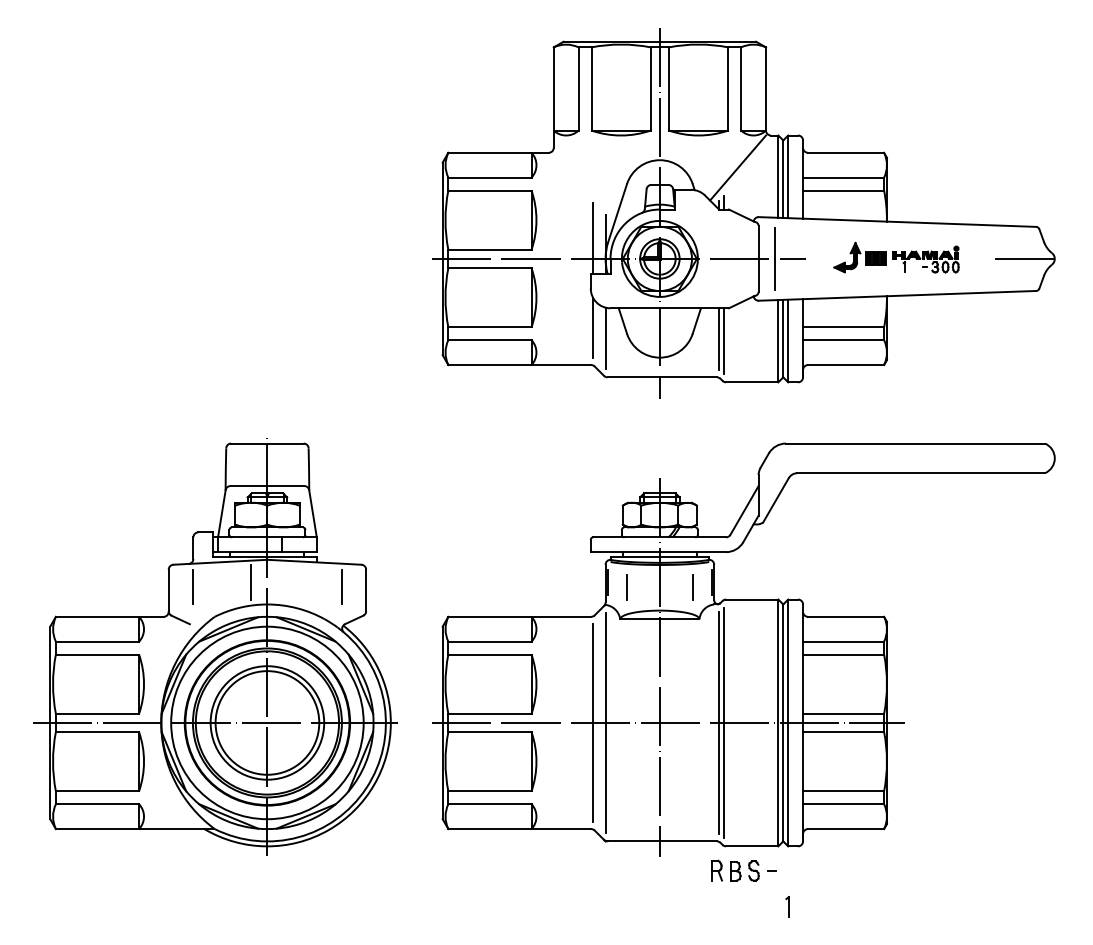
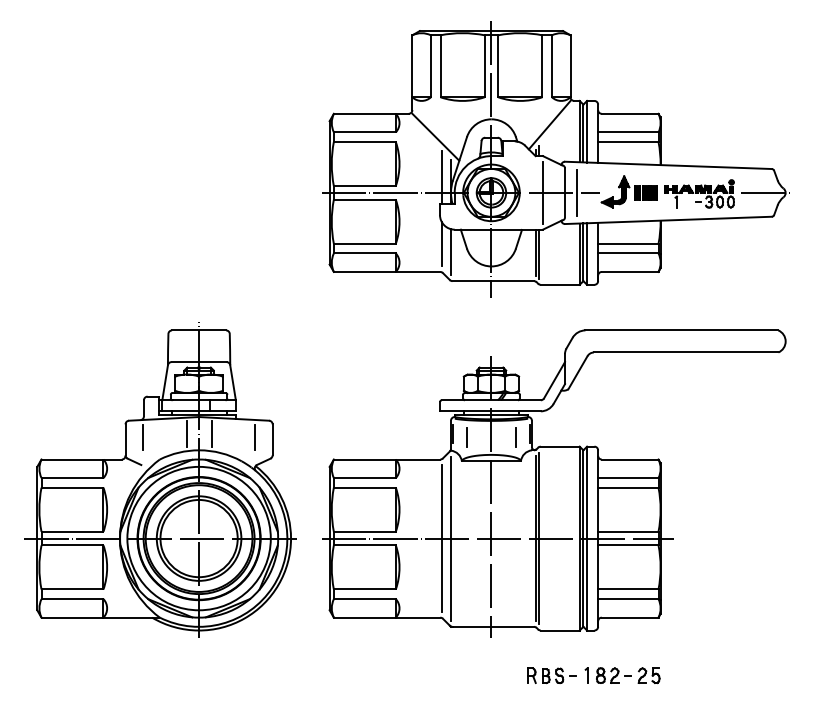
line: (584, 183) -> (435, 136), added
part: (896, 257) -> (667, 191), size x1.43
line: (728, 258) -> (542, 192), added
line: (284, 581) -> (211, 433), added
part: (743, 870) -> (551, 675), moved
part: (843, 906) -> (628, 675), added

